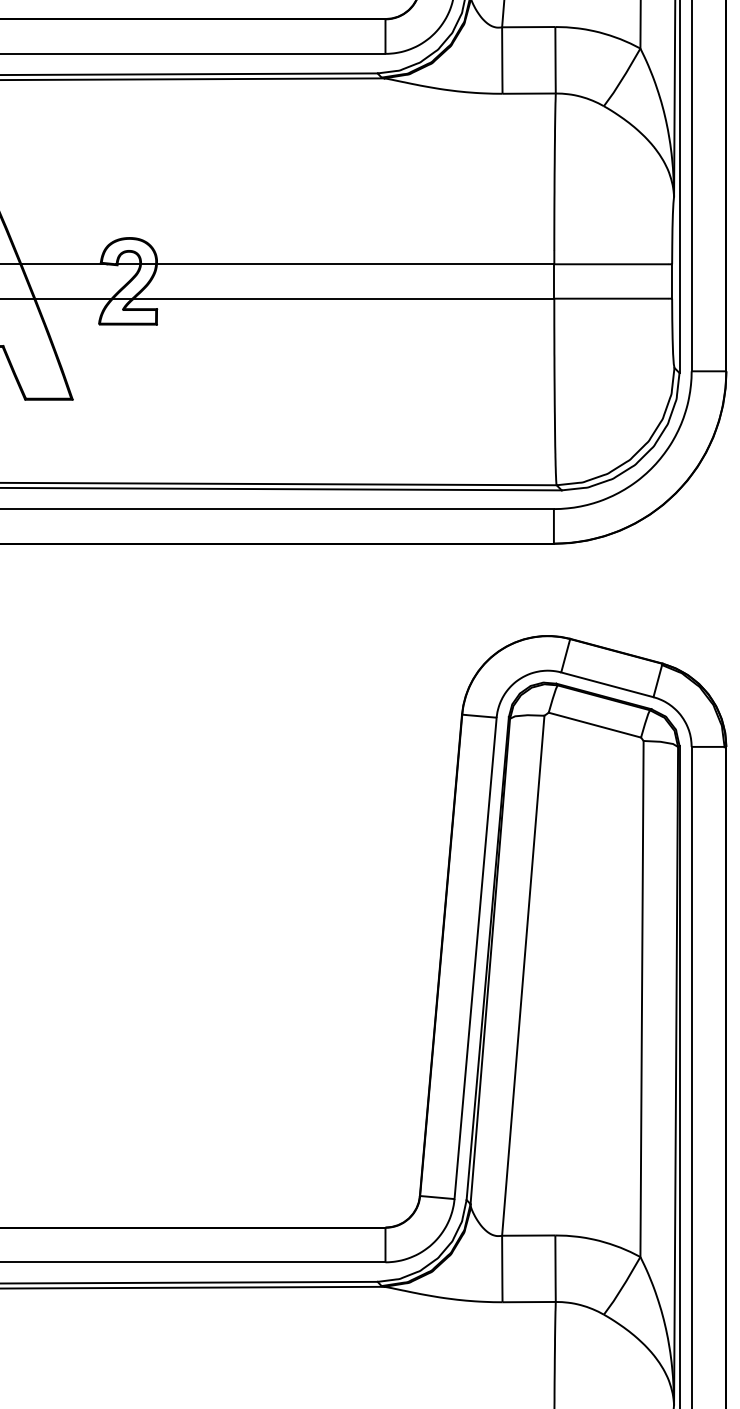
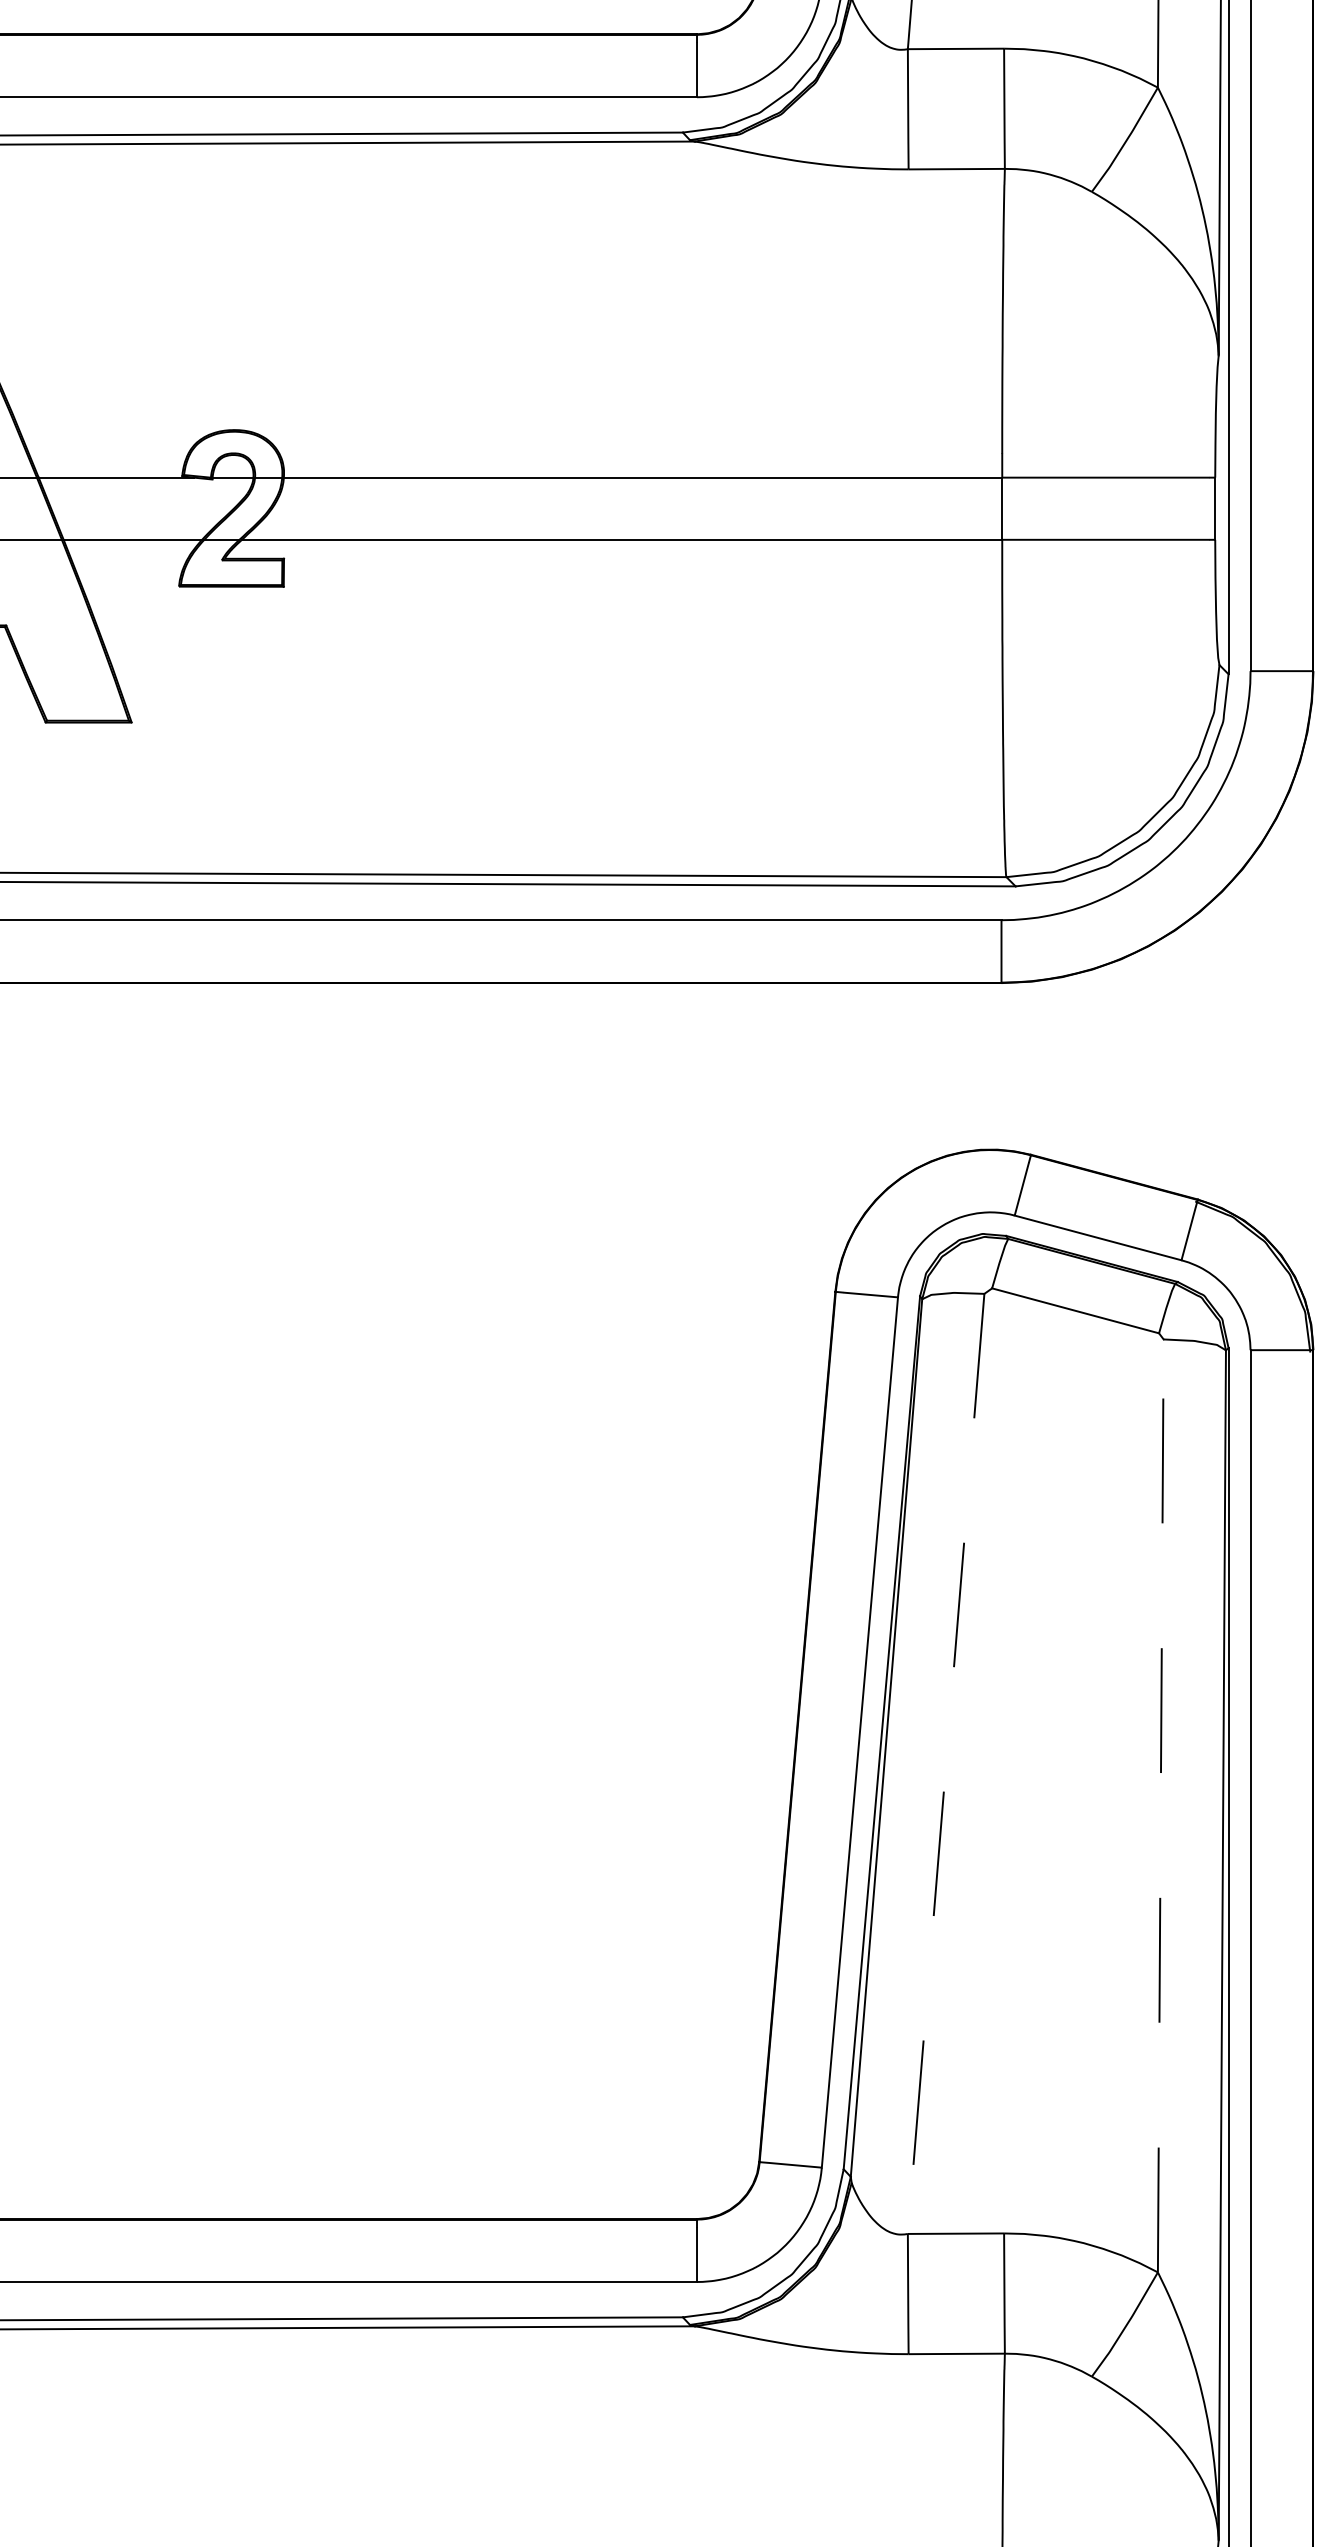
line: (523, 975) -> (946, 1763), solid -> dashed
line: (642, 998) -> (1161, 1805), solid -> dashed

